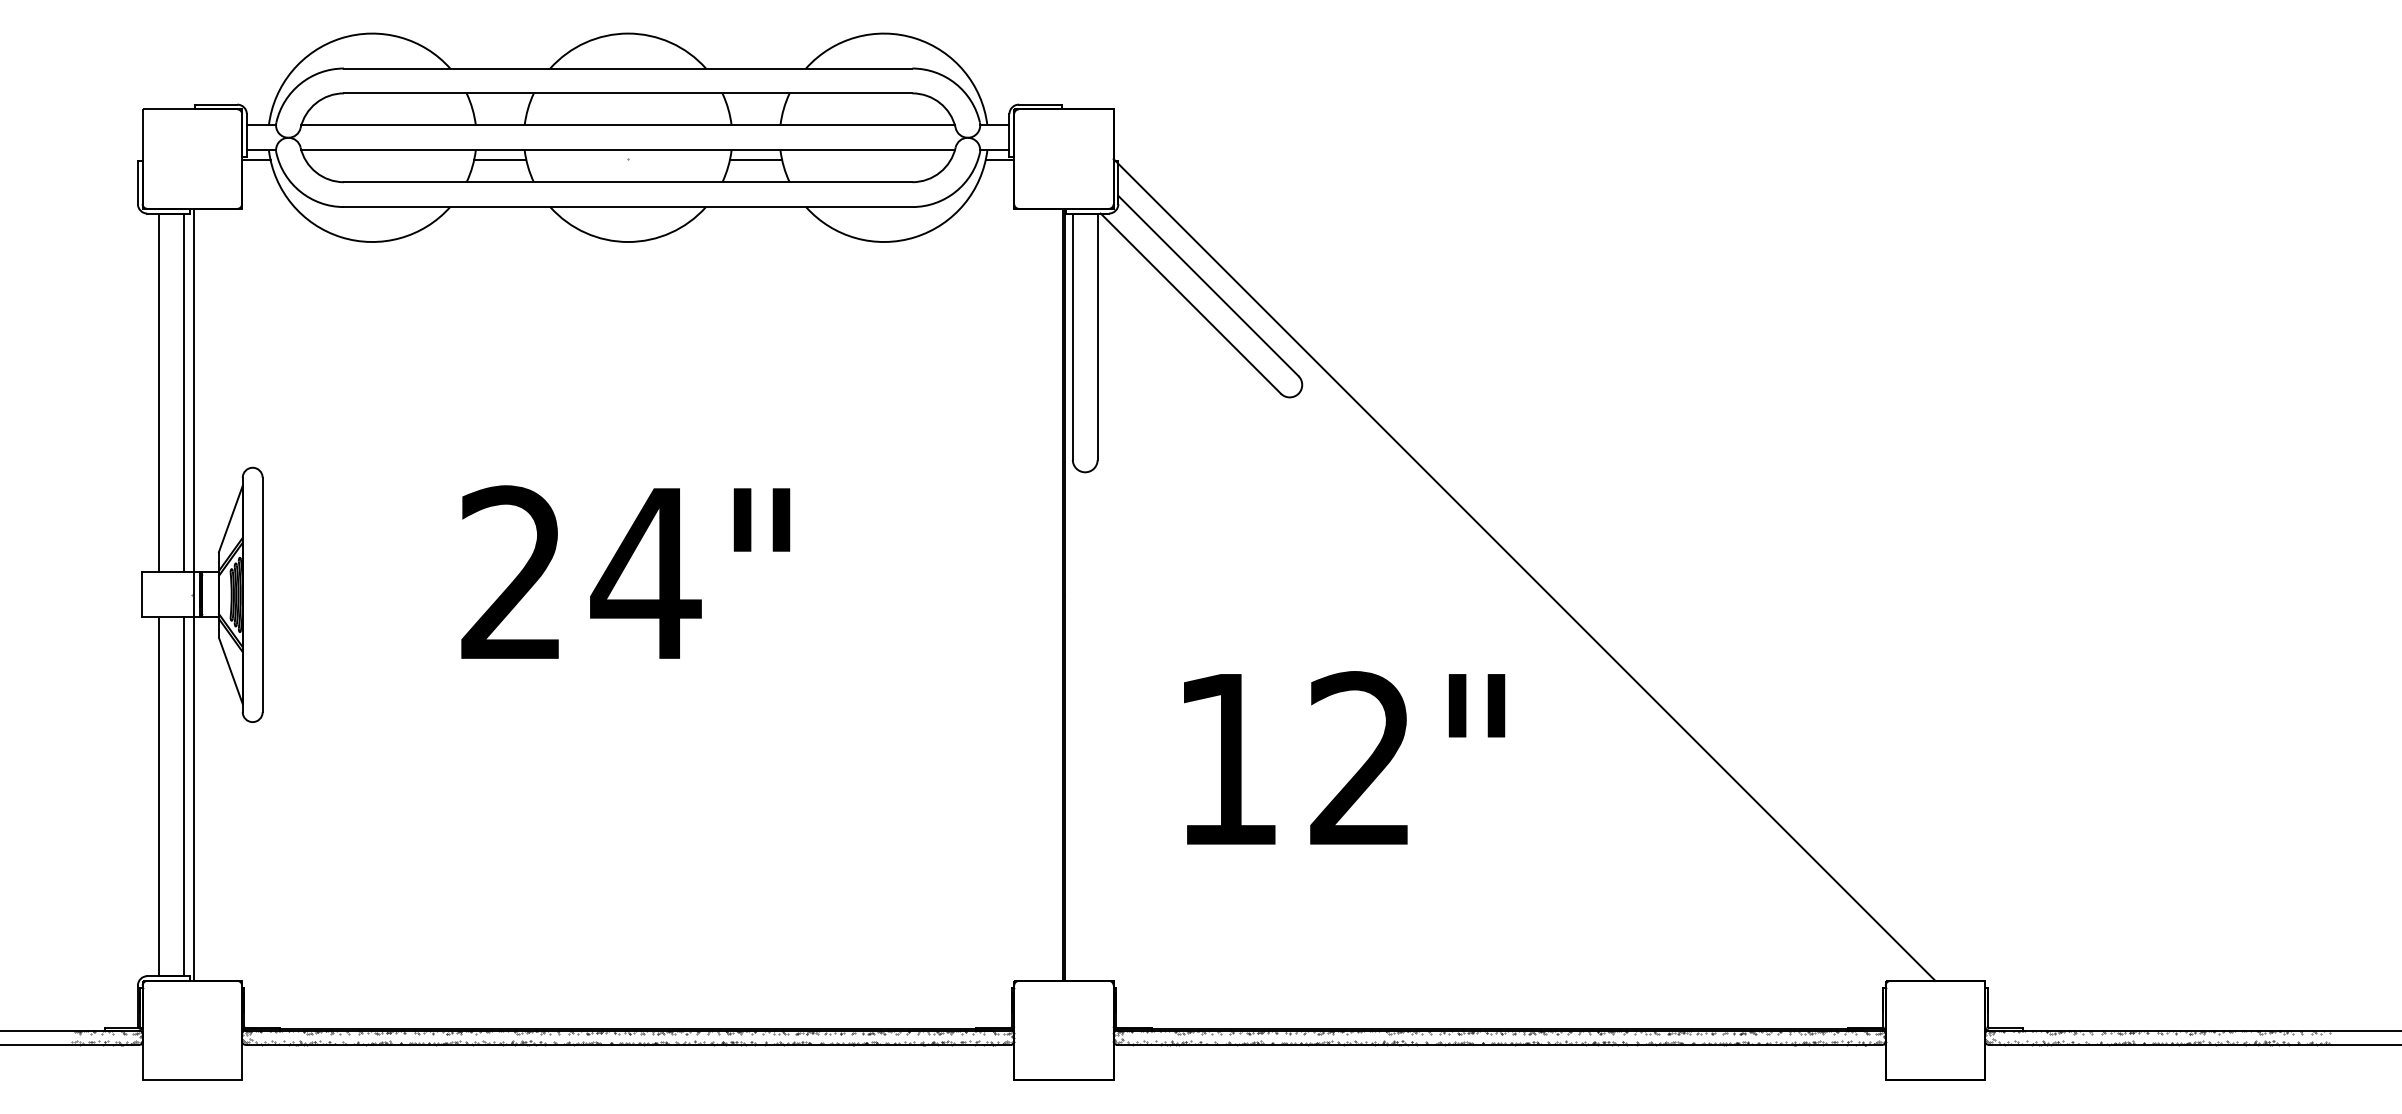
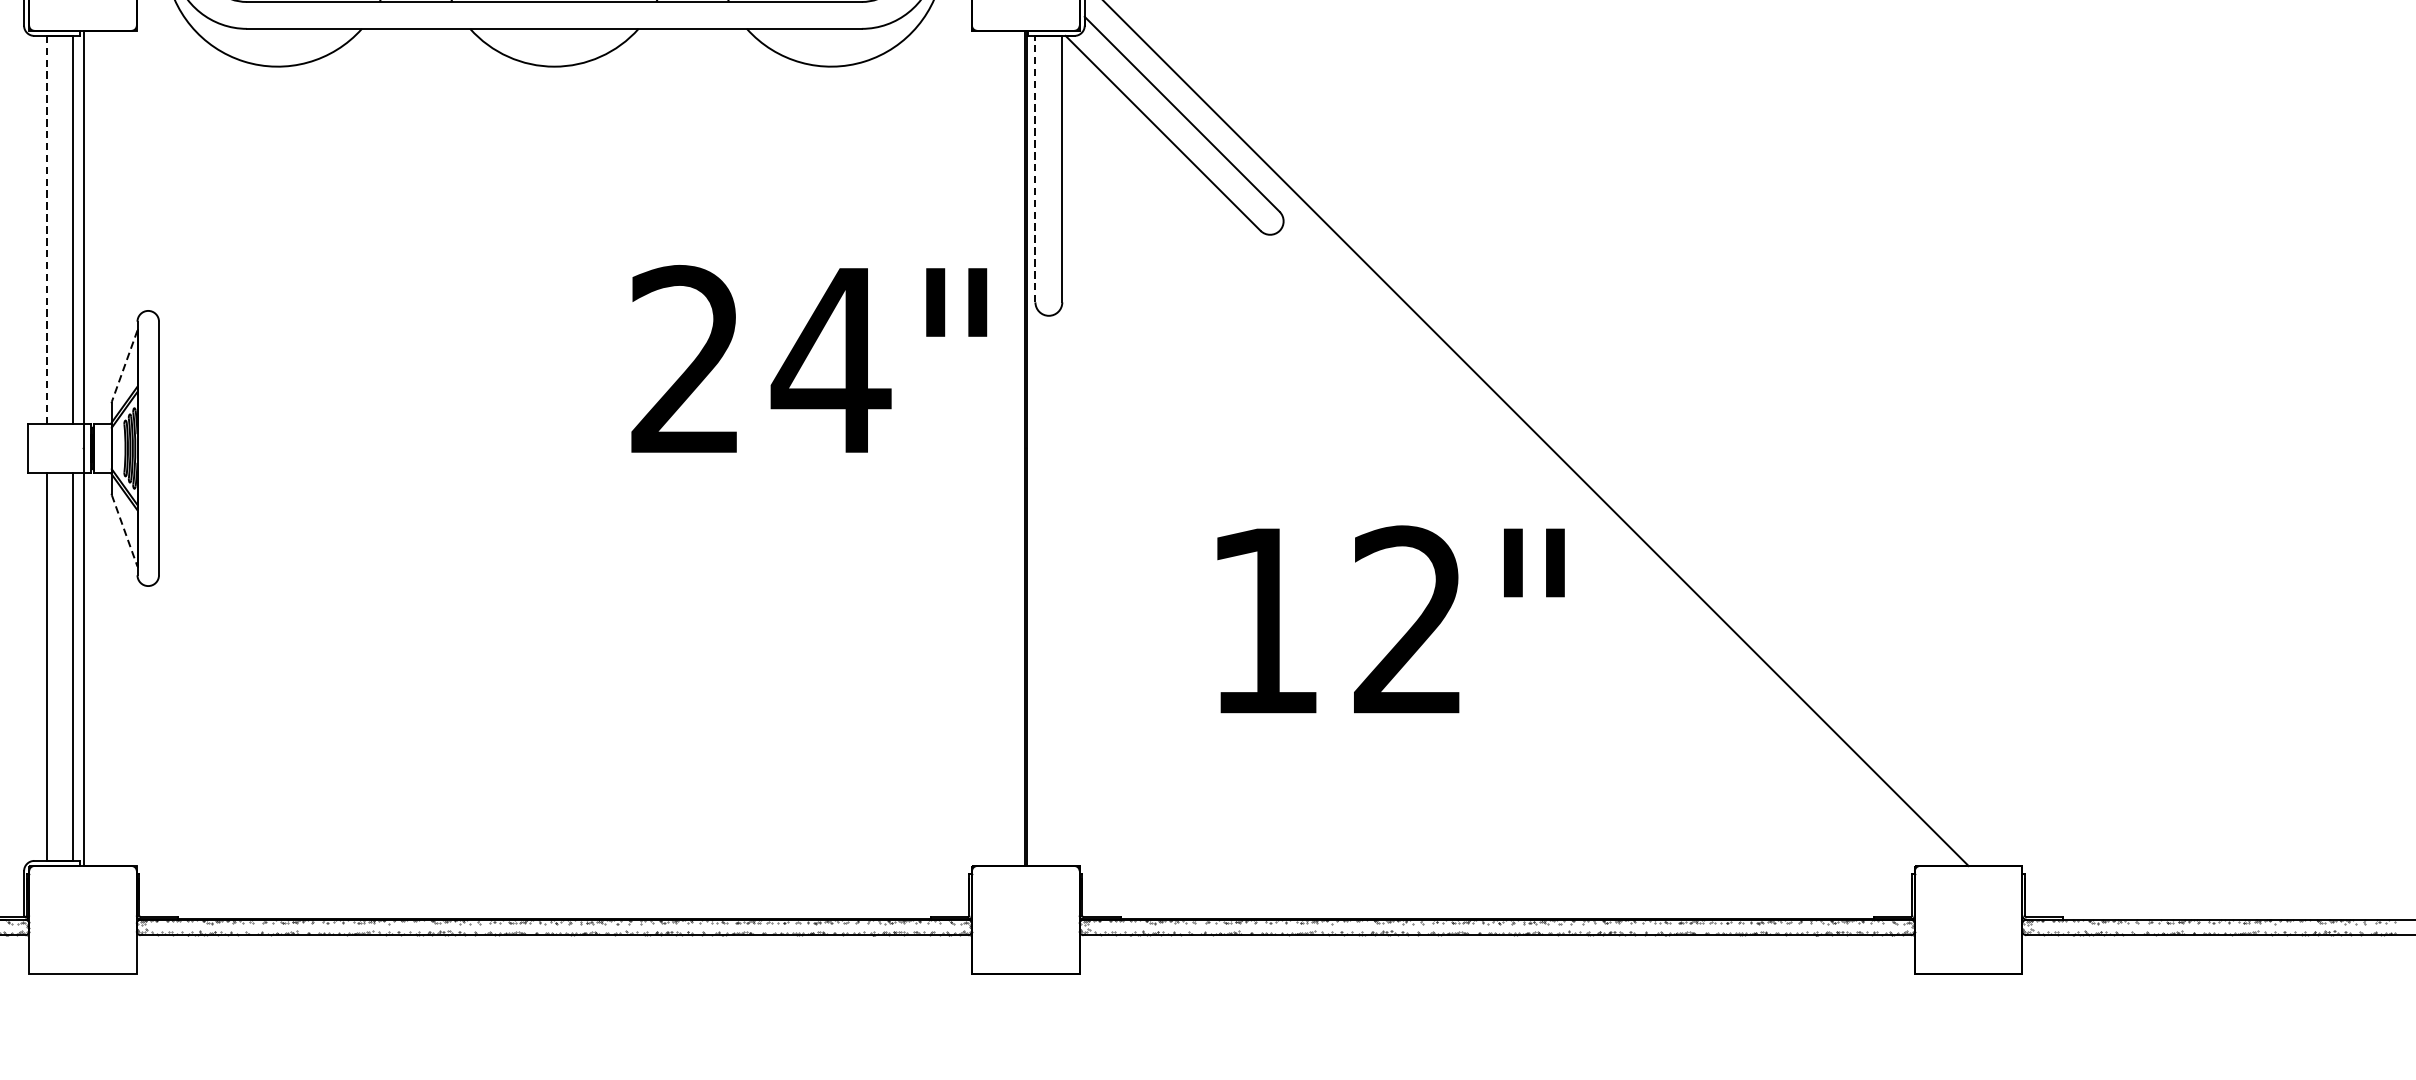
line: (1072, 336) -> (1035, 168), solid -> dashed
line: (158, 392) -> (46, 229), solid -> dashed
line: (230, 519) -> (124, 366), solid -> dashed
text: (625, 571) -> (809, 358), moved
line: (231, 671) -> (125, 531), solid -> dashed
text: (1344, 757) -> (1391, 618), moved

